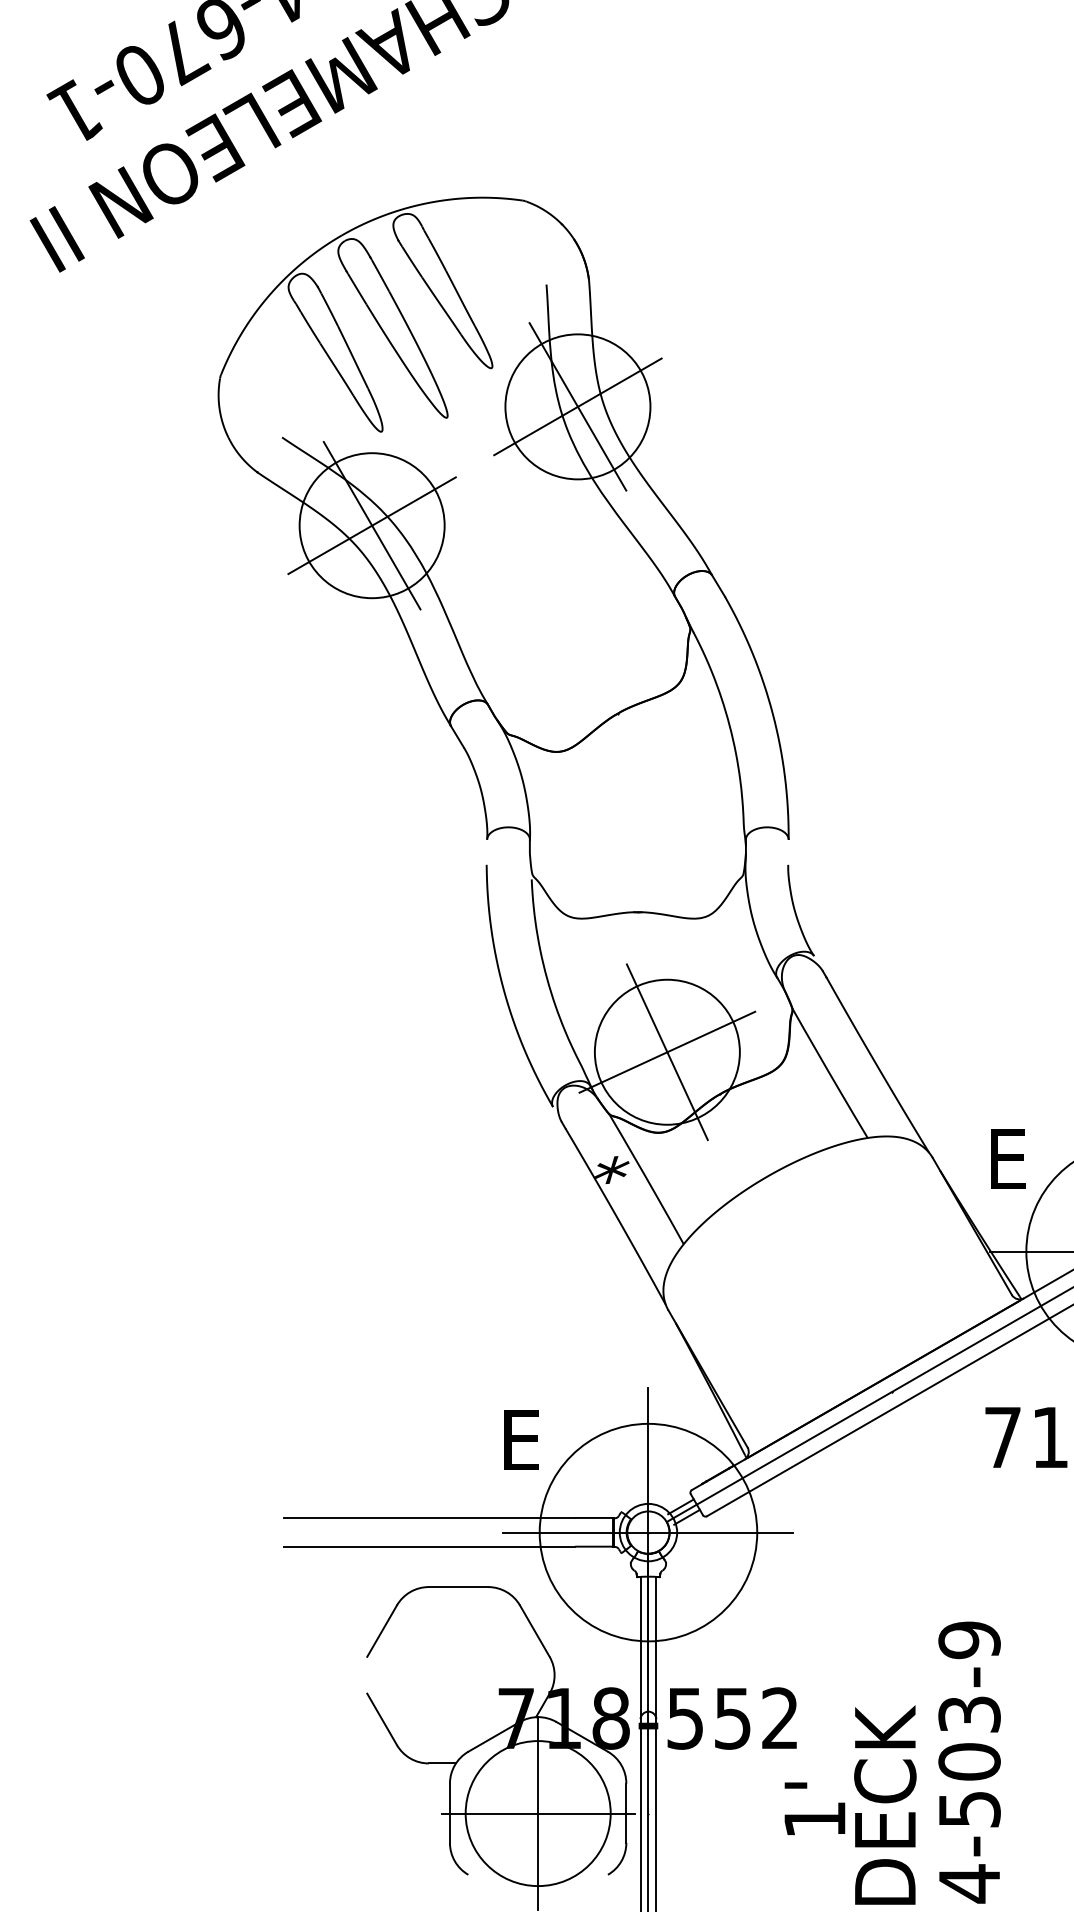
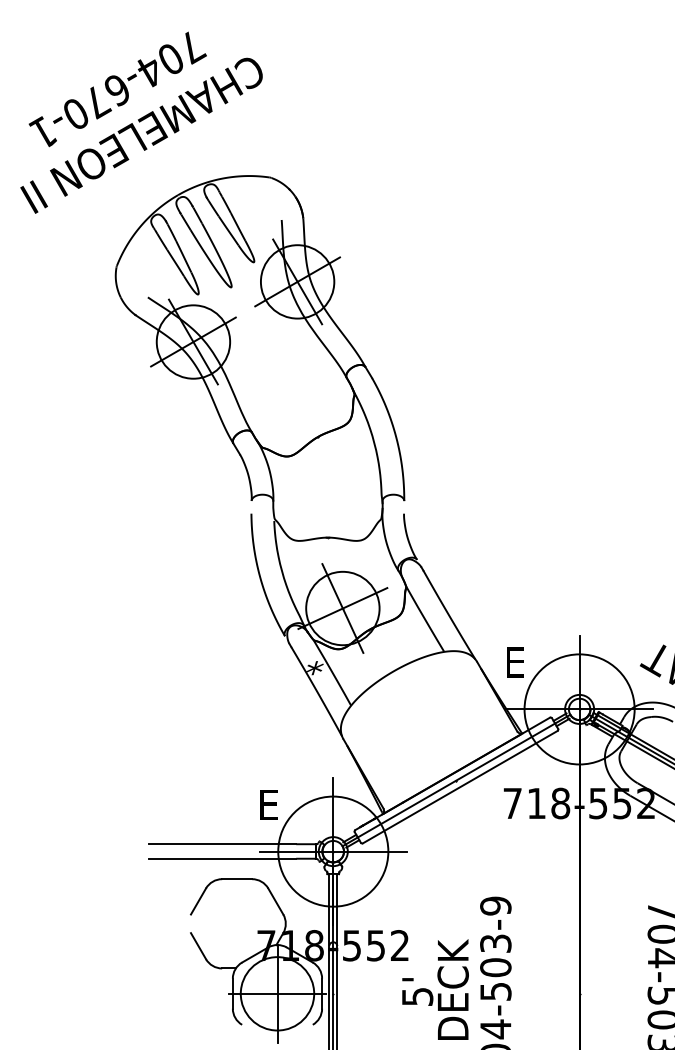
text: (814, 1818) -> (417, 996), 1' -> 5'

